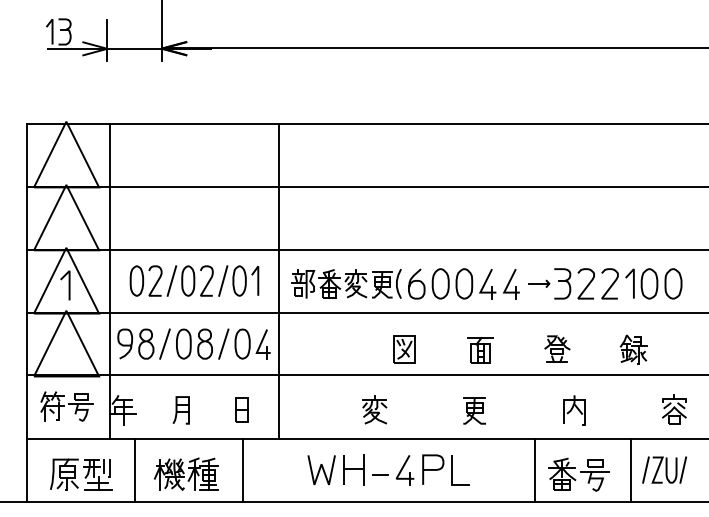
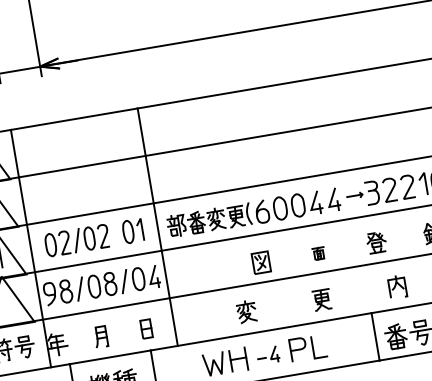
line: (223, 280) -> (116, 233), removed
part: (480, 350) -> (318, 253), size x0.6
part: (393, 470) -> (268, 355), size x0.7

